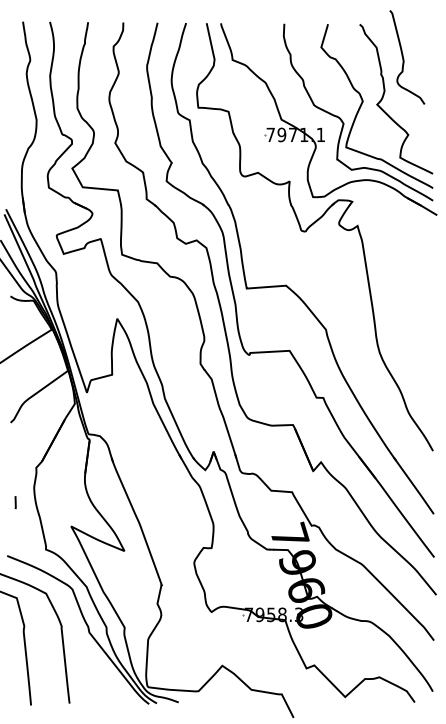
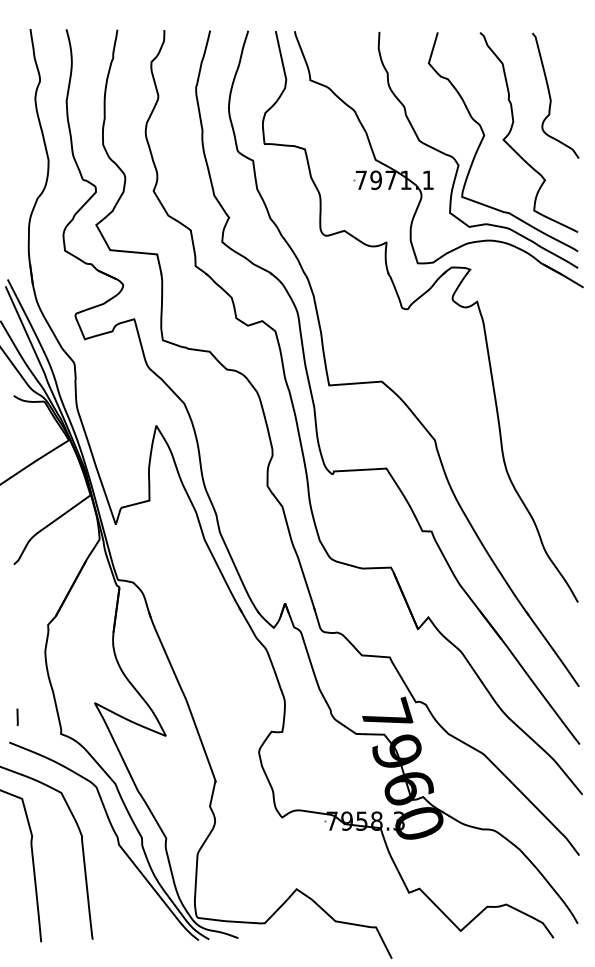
curve: (404, 58) -> (551, 97), moved
line: (15, 502) -> (17, 716), moved

